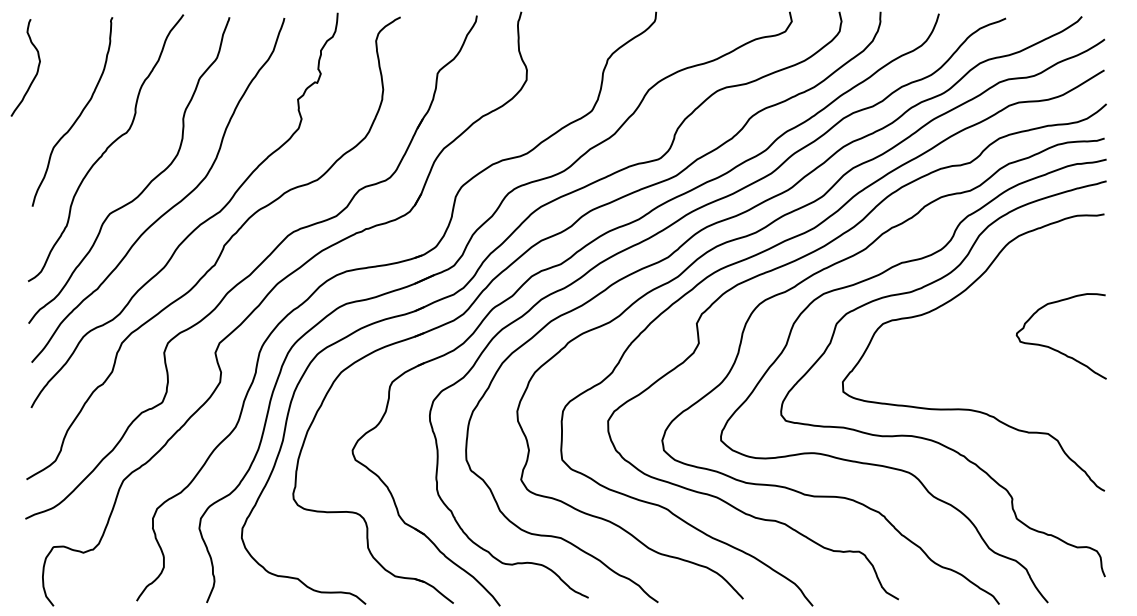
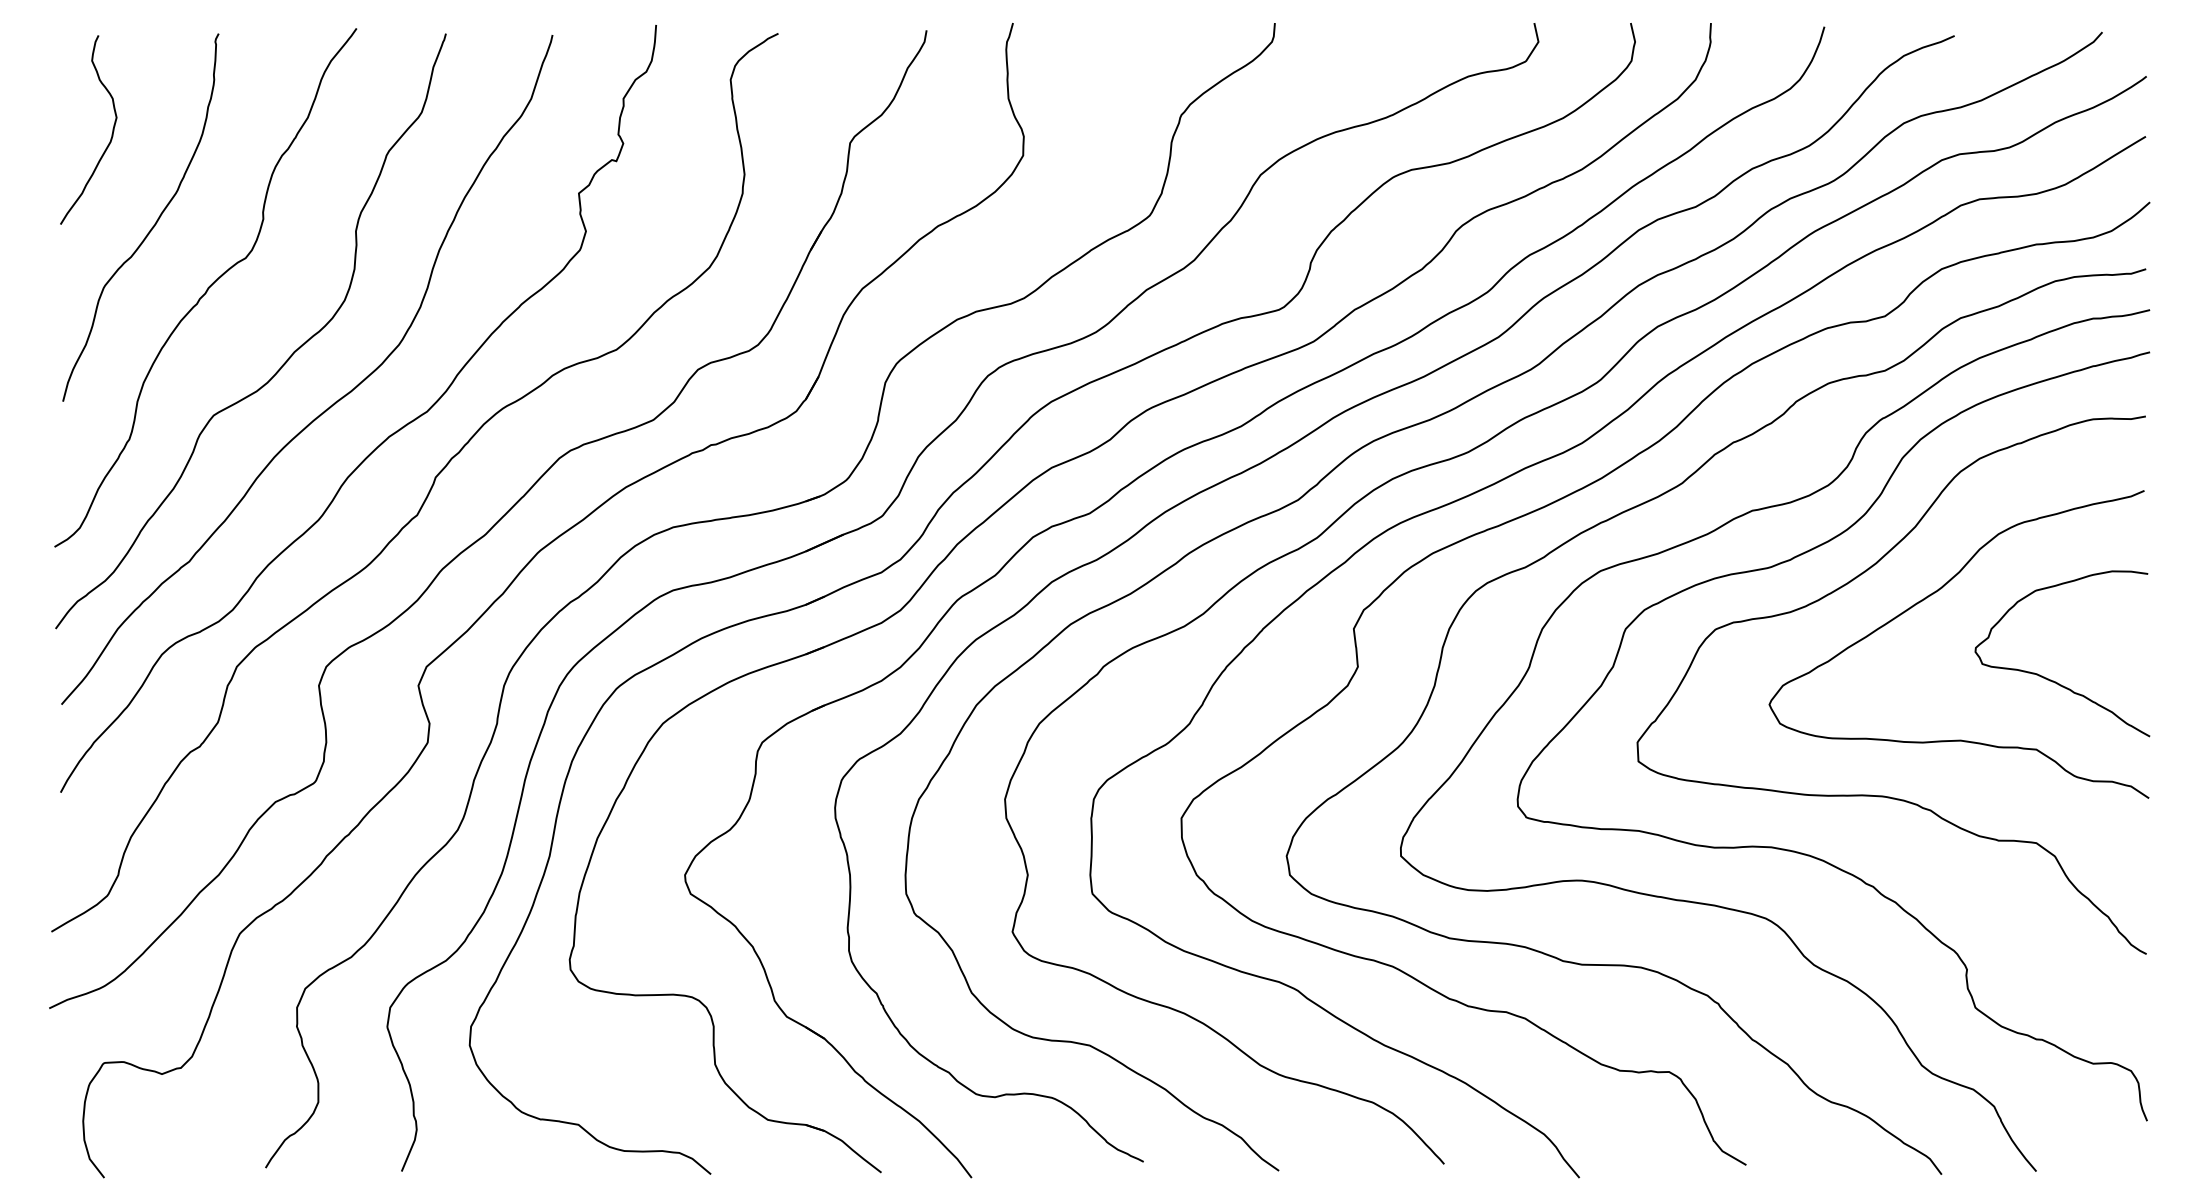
curve: (36, 71) -> (109, 137), moved
curve: (992, 308) -> (1928, 599), added

